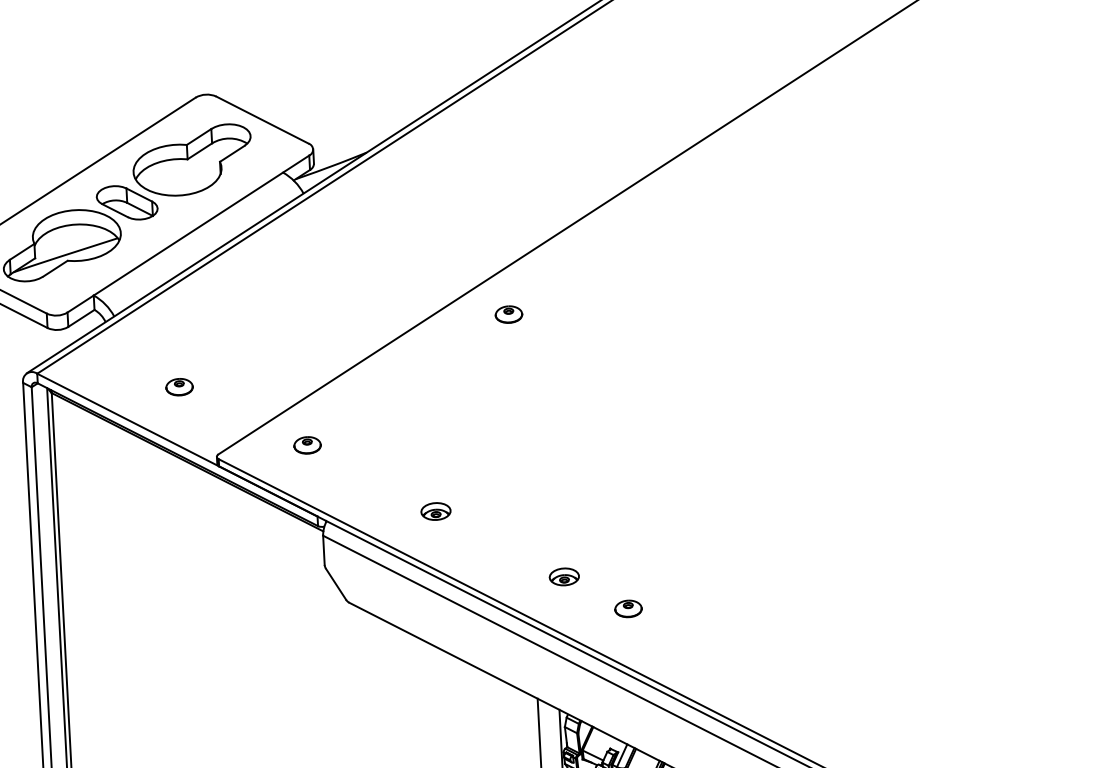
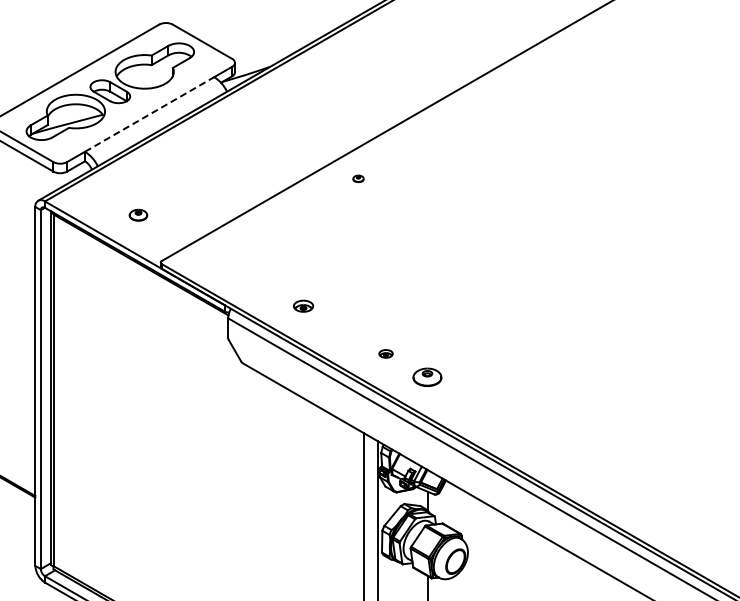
line: (188, 234) -> (149, 114), solid -> dashed
part: (508, 314) -> (358, 178), size x0.6
part: (306, 444) -> (220, 257), removed
part: (563, 576) -> (385, 353), size x0.7
part: (627, 607) -> (426, 376), size x1.6

